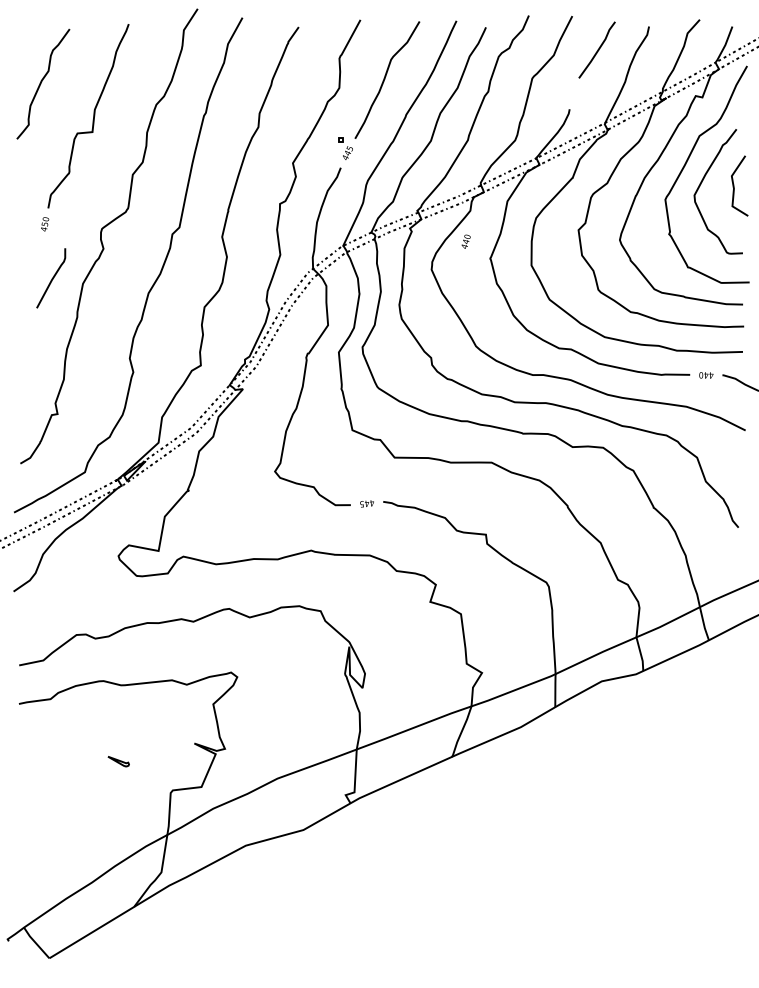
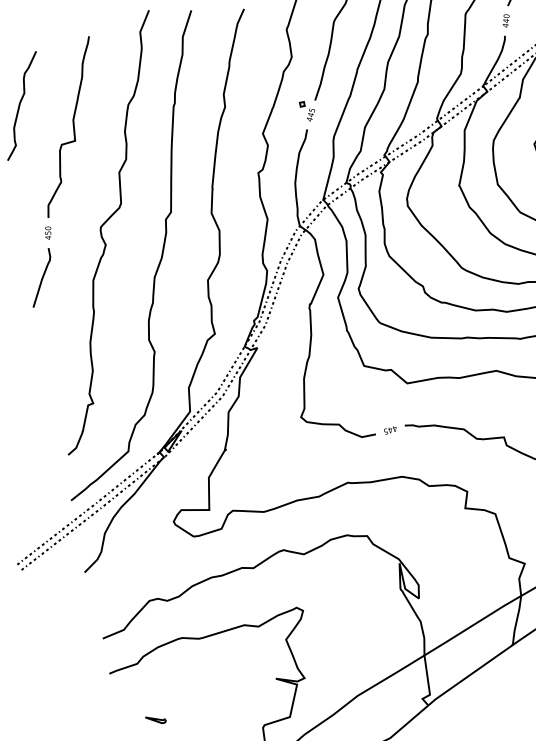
text: (465, 241) -> (505, 20), moved
curve: (51, 278) -> (41, 278), moved
part: (118, 761) -> (155, 719), moved

